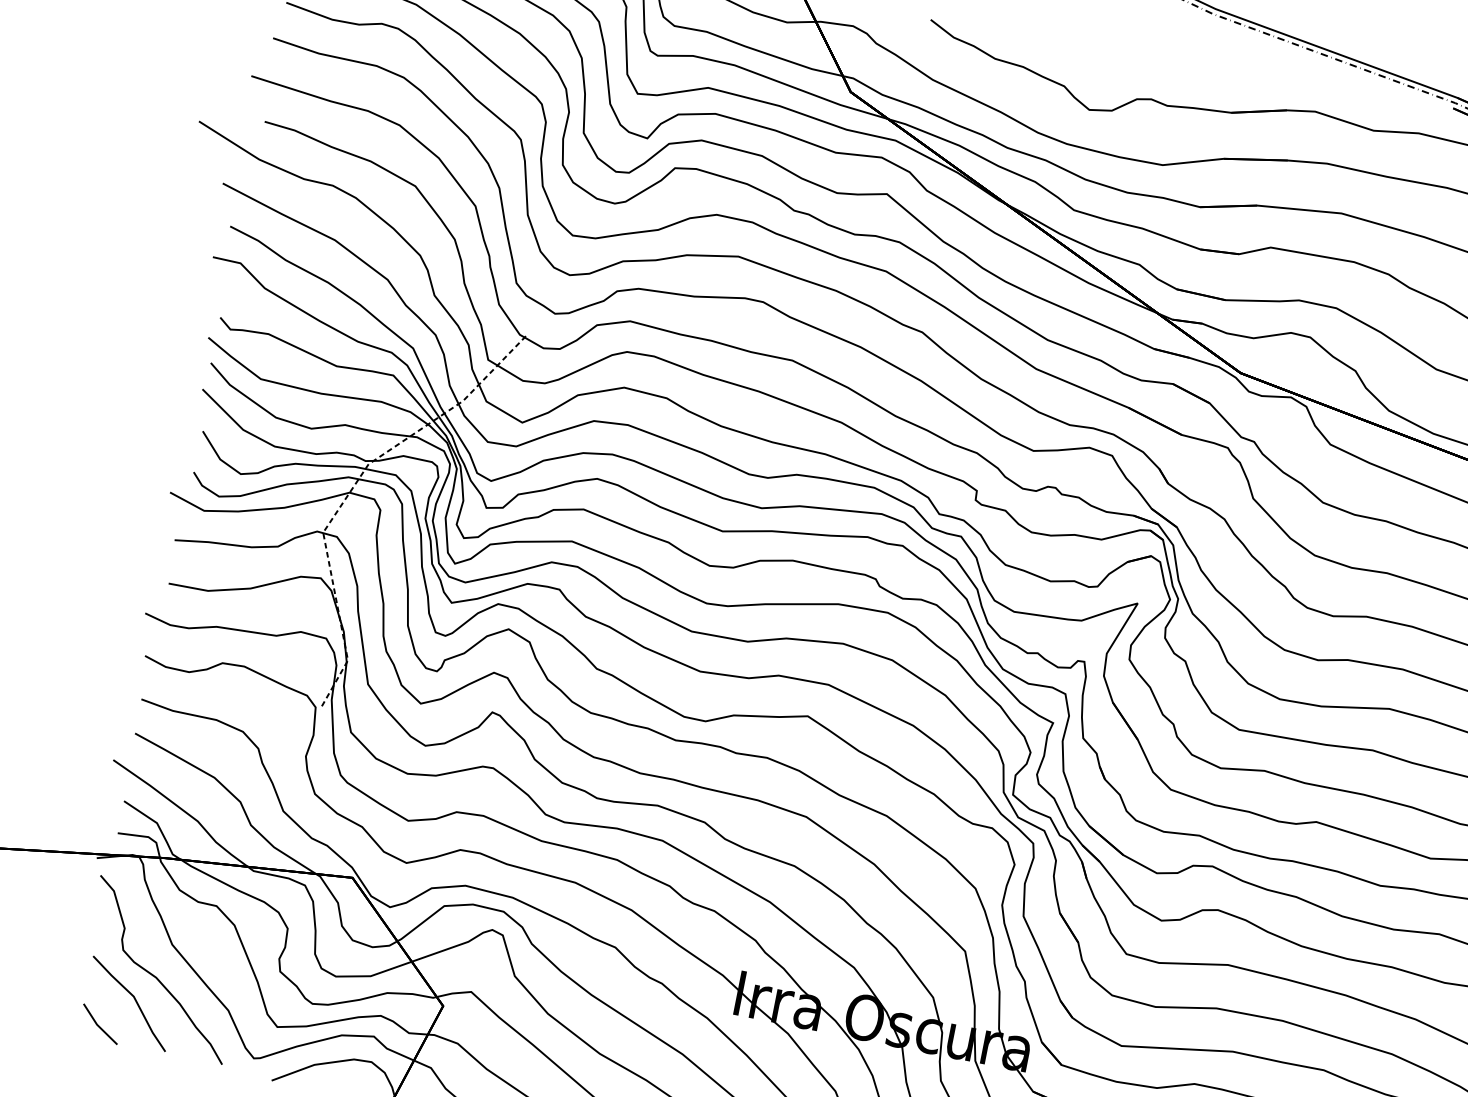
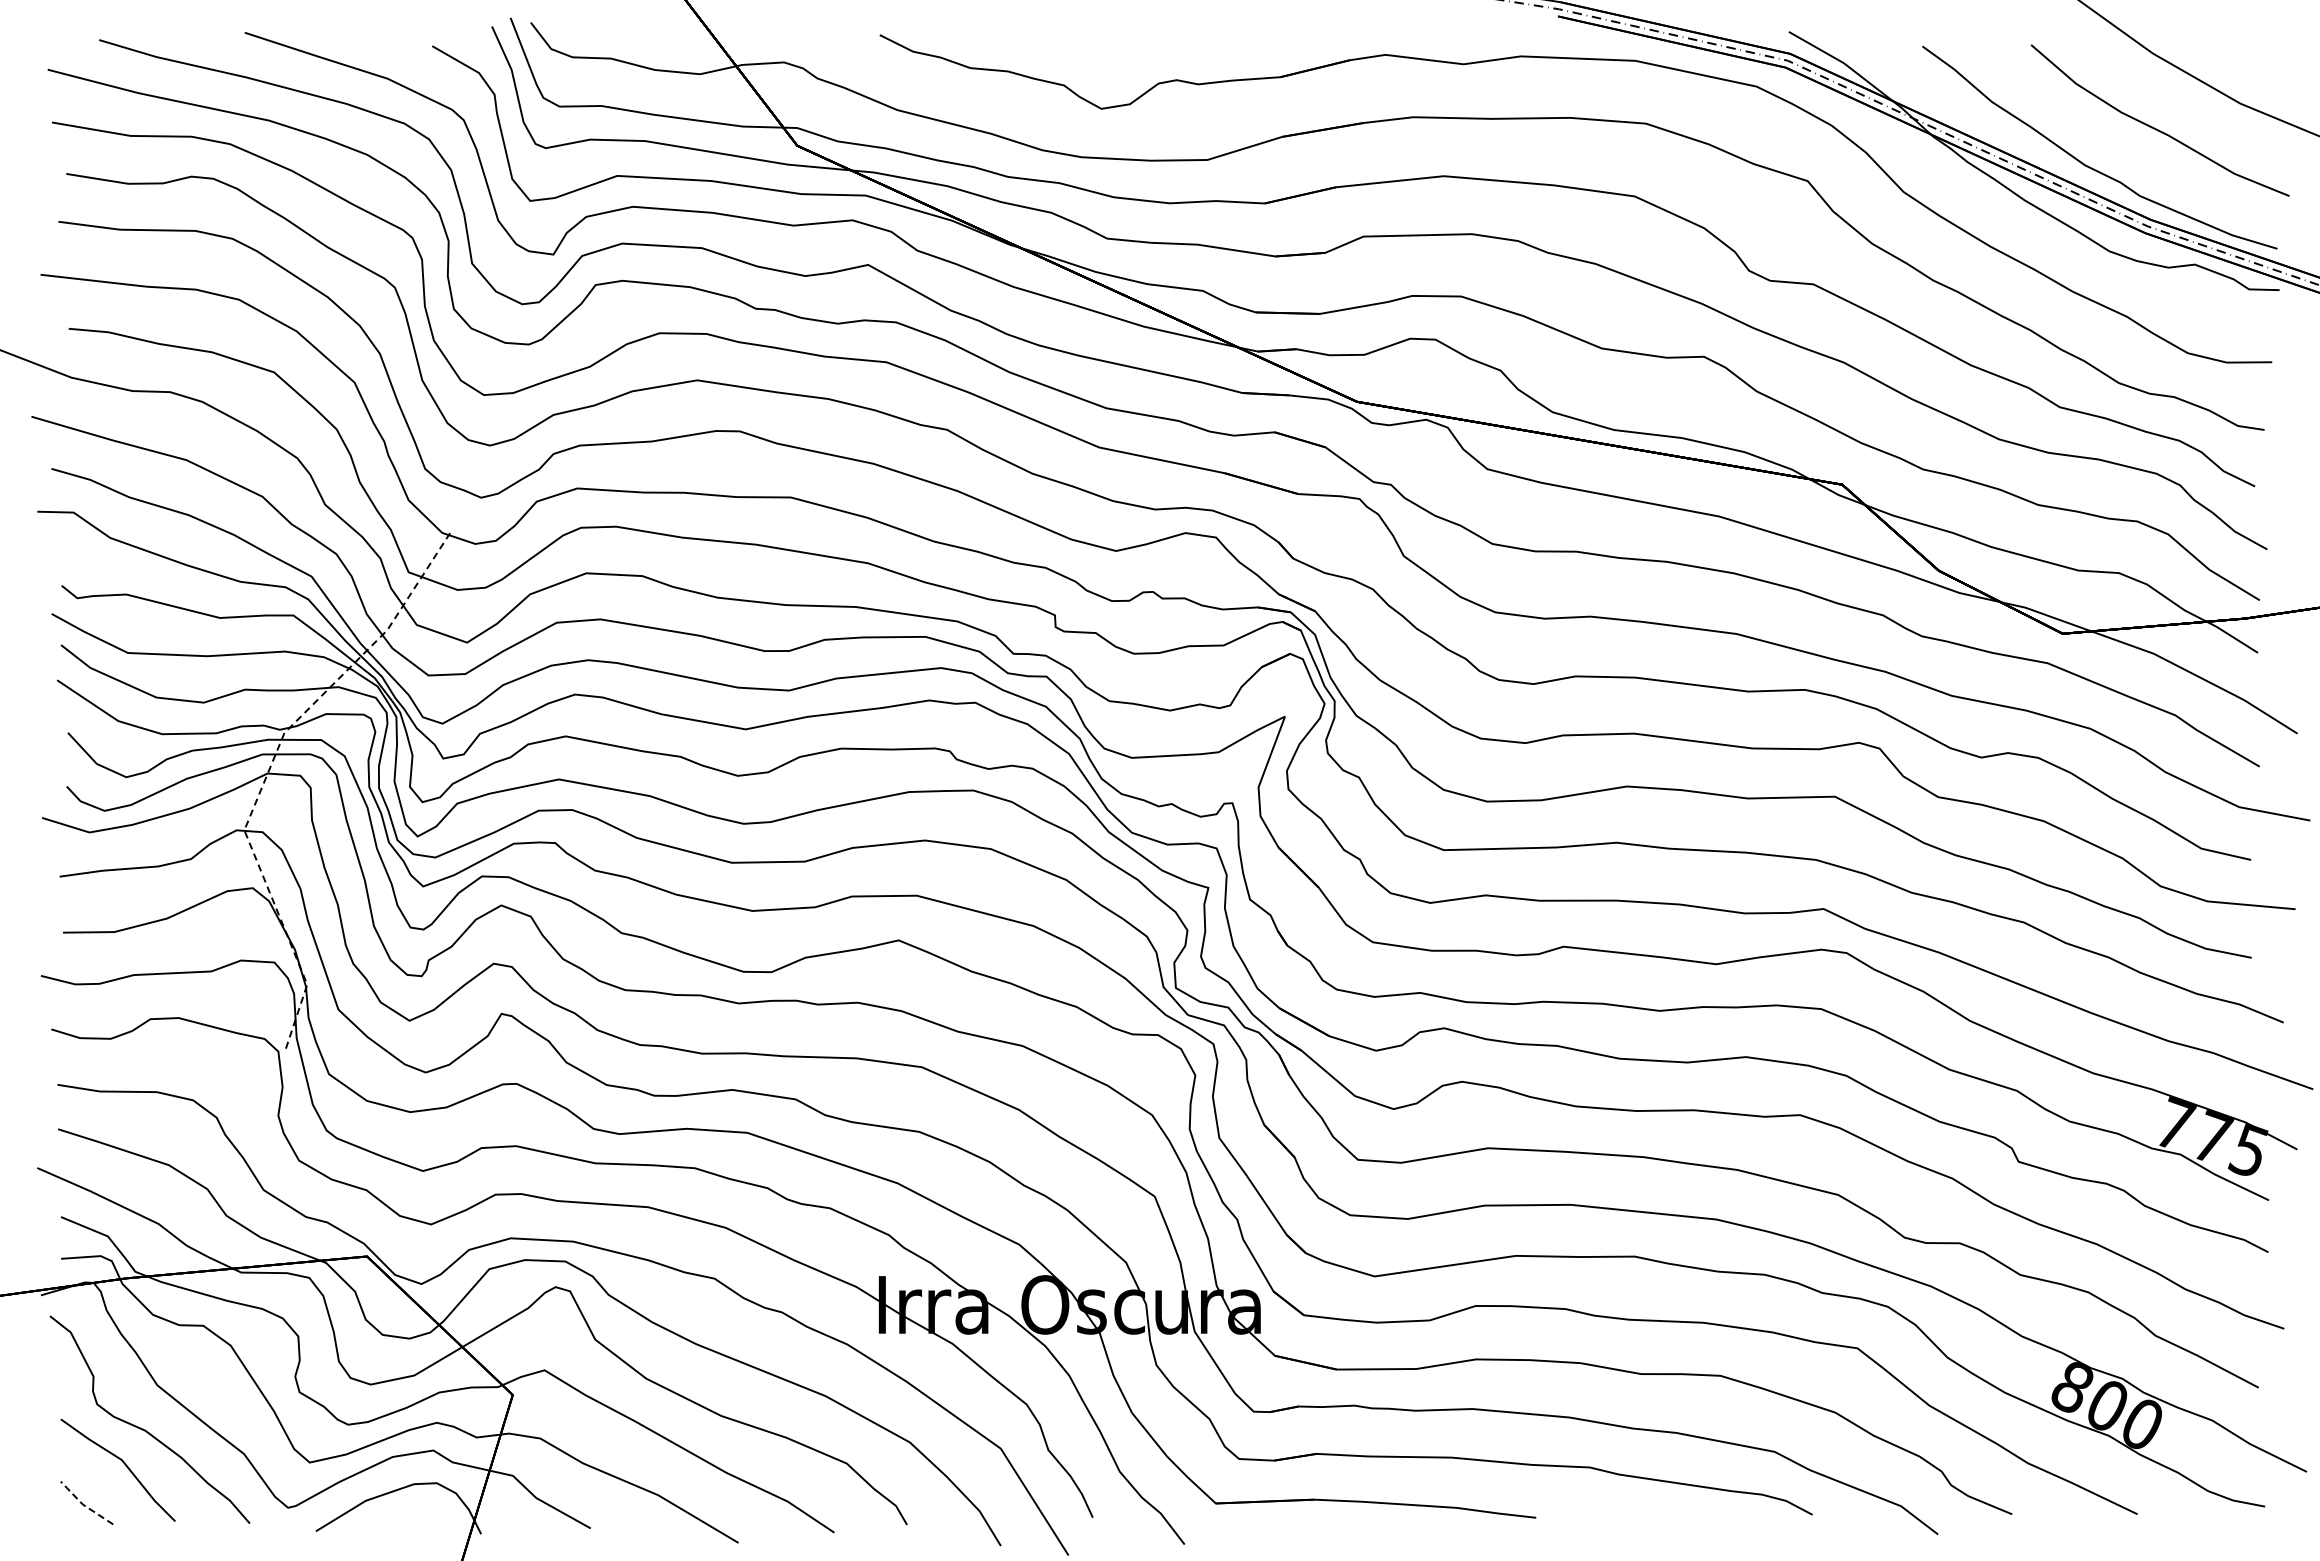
line: (98, 1025) -> (84, 1505), solid -> dashed

